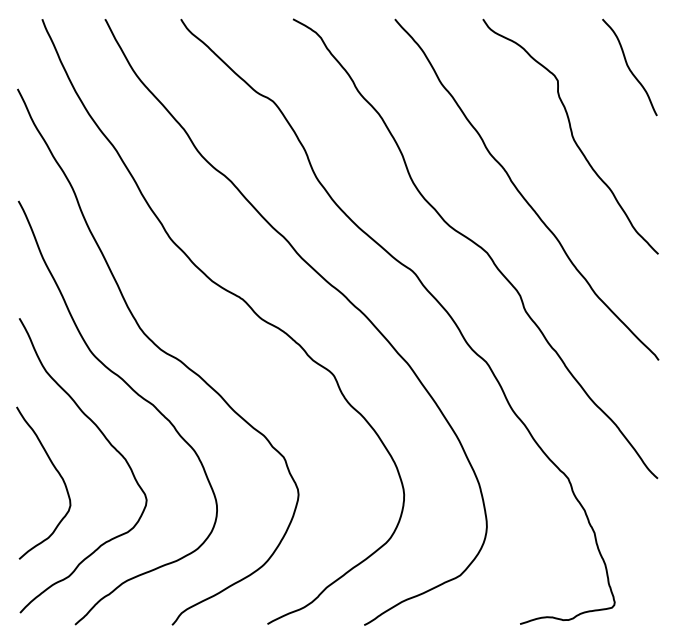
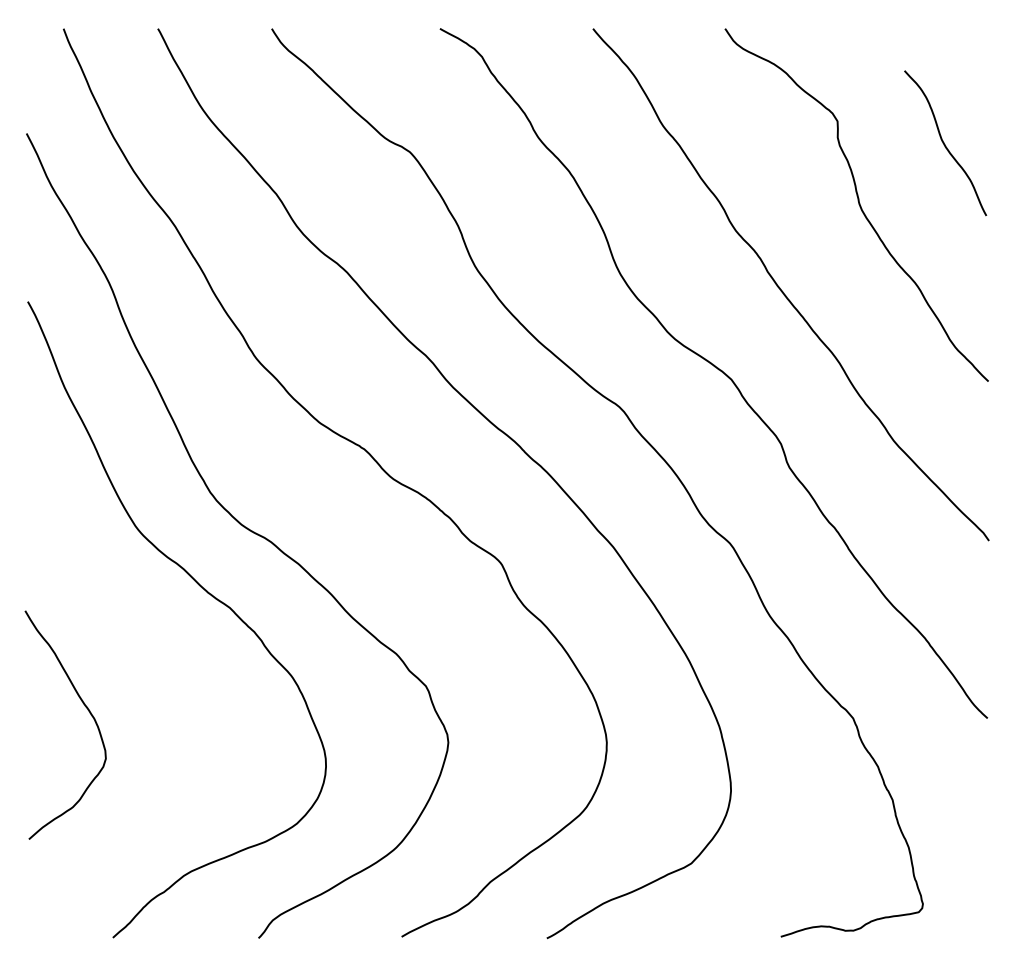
curve: (629, 67) -> (945, 143), moved
curve: (109, 444) -> (164, 667), removed

